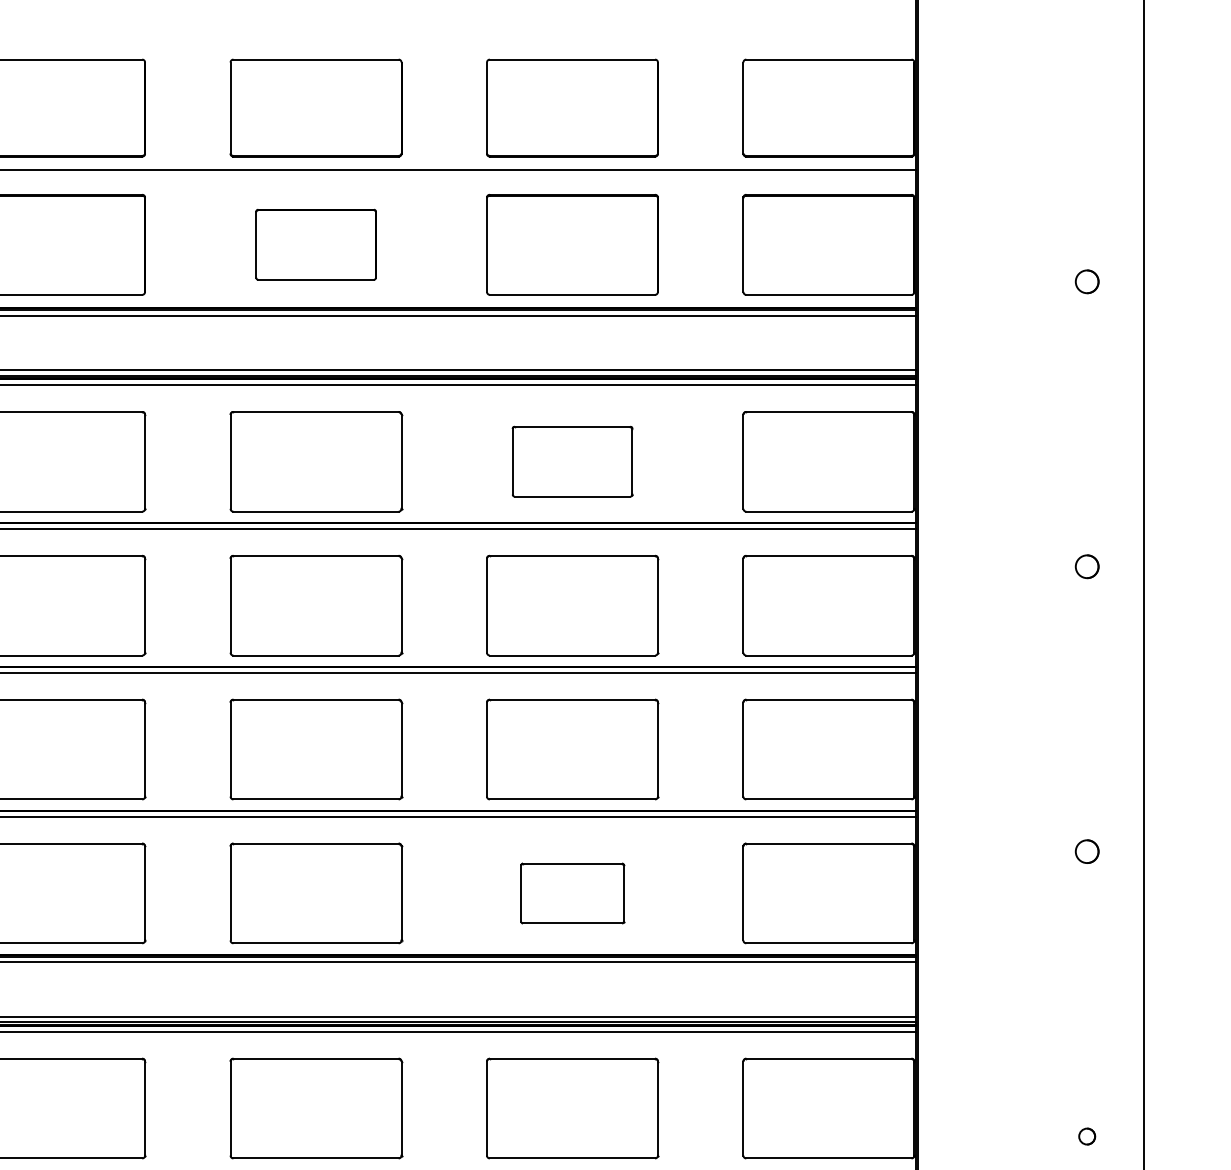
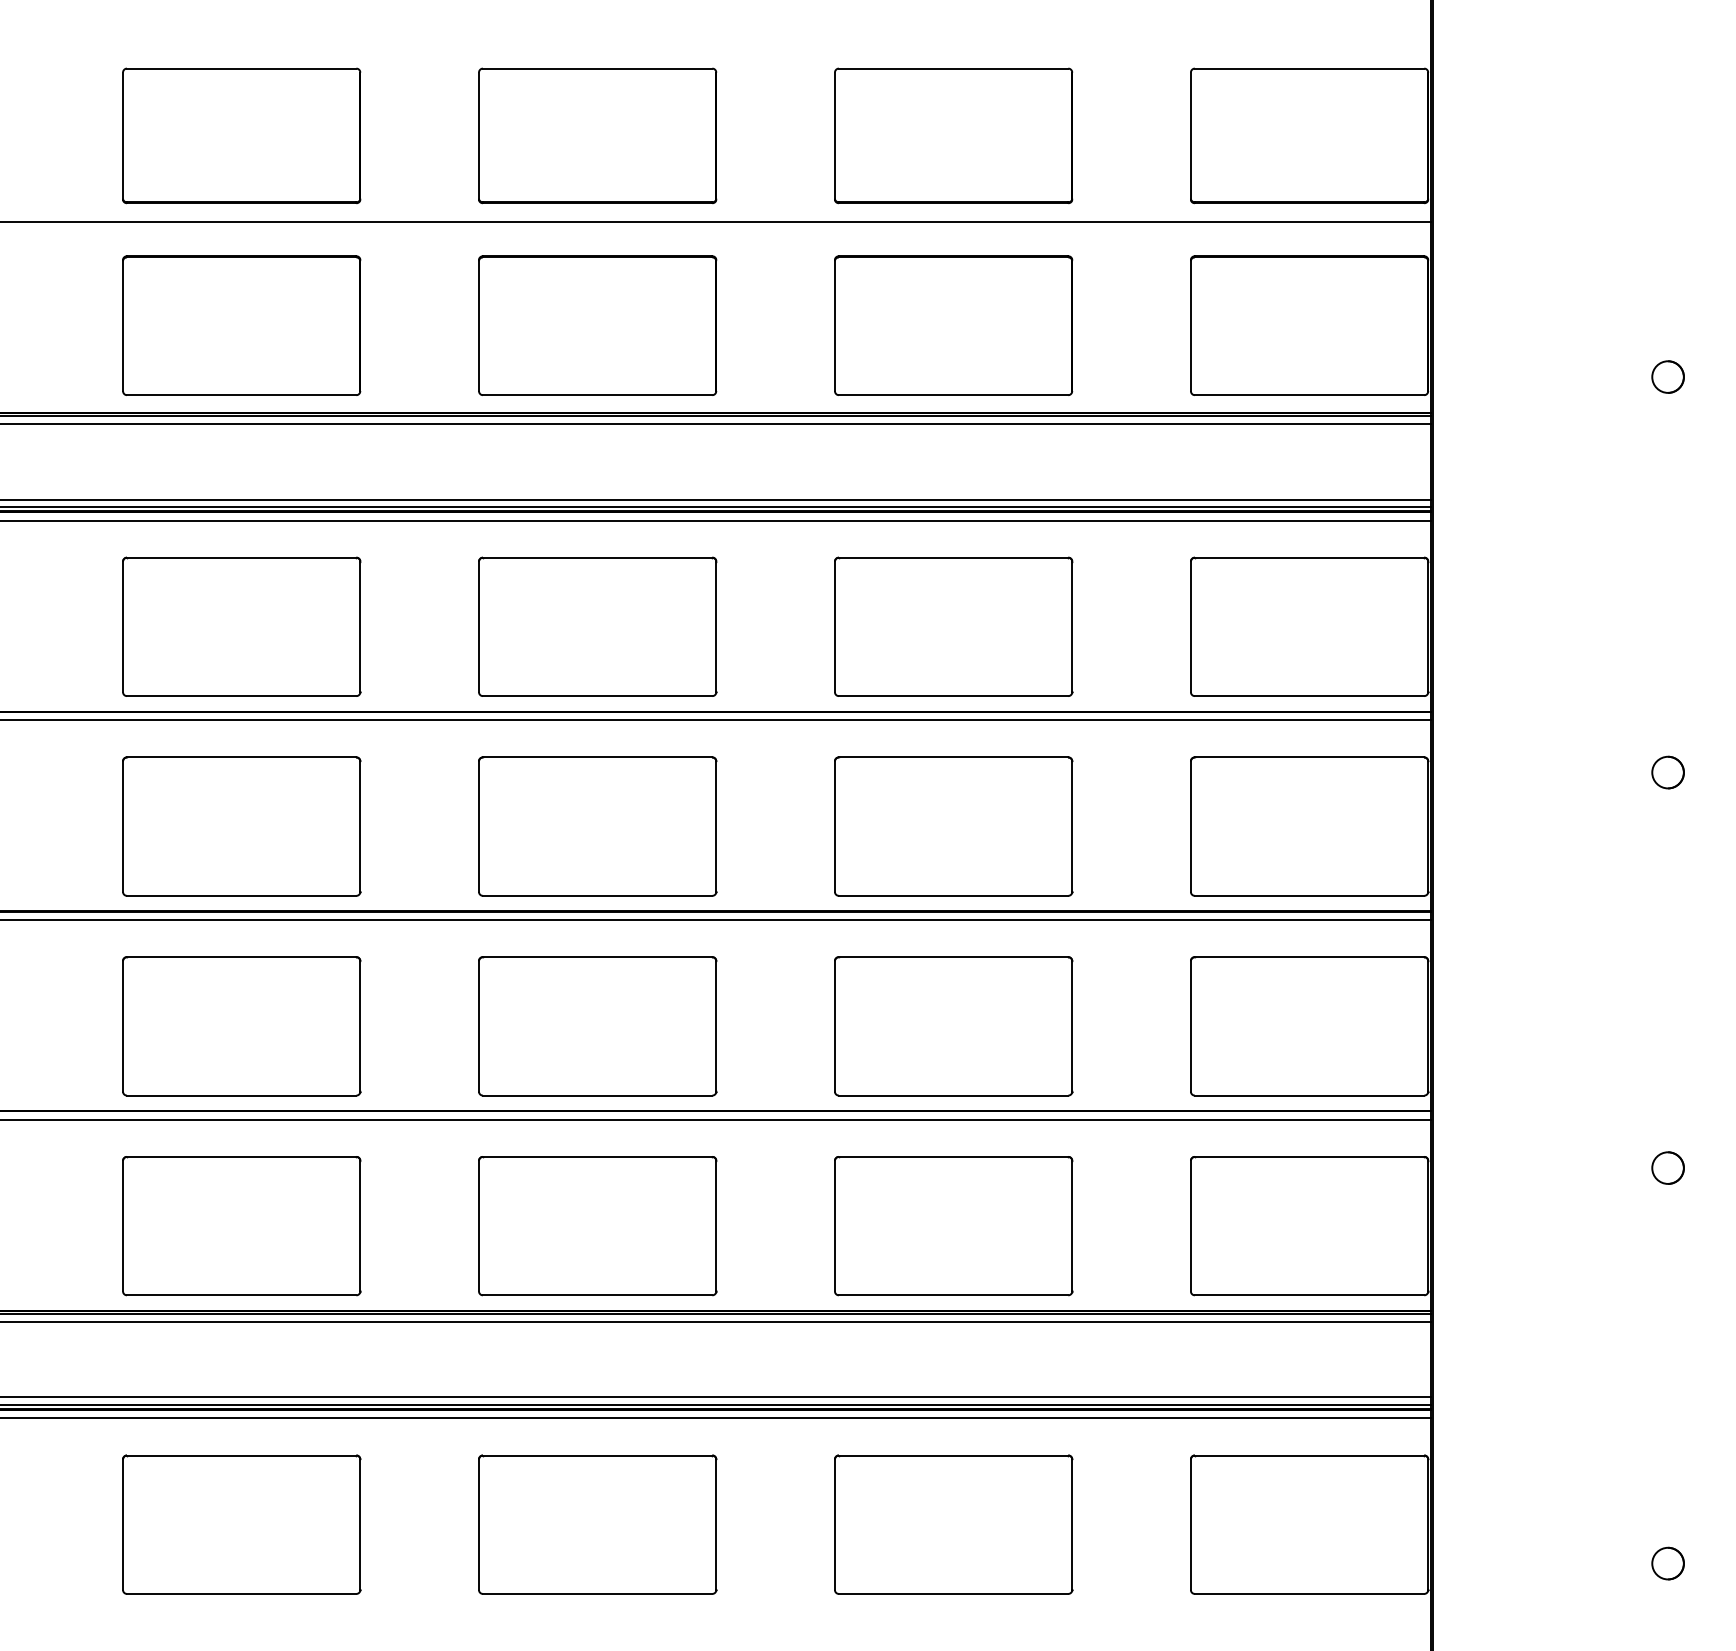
part: (315, 244) -> (597, 325), size x1.43
part: (572, 461) -> (953, 626), size x1.43
part: (572, 893) -> (953, 1226), size x1.67
part: (1086, 1136) -> (1667, 1563), size x1.43

